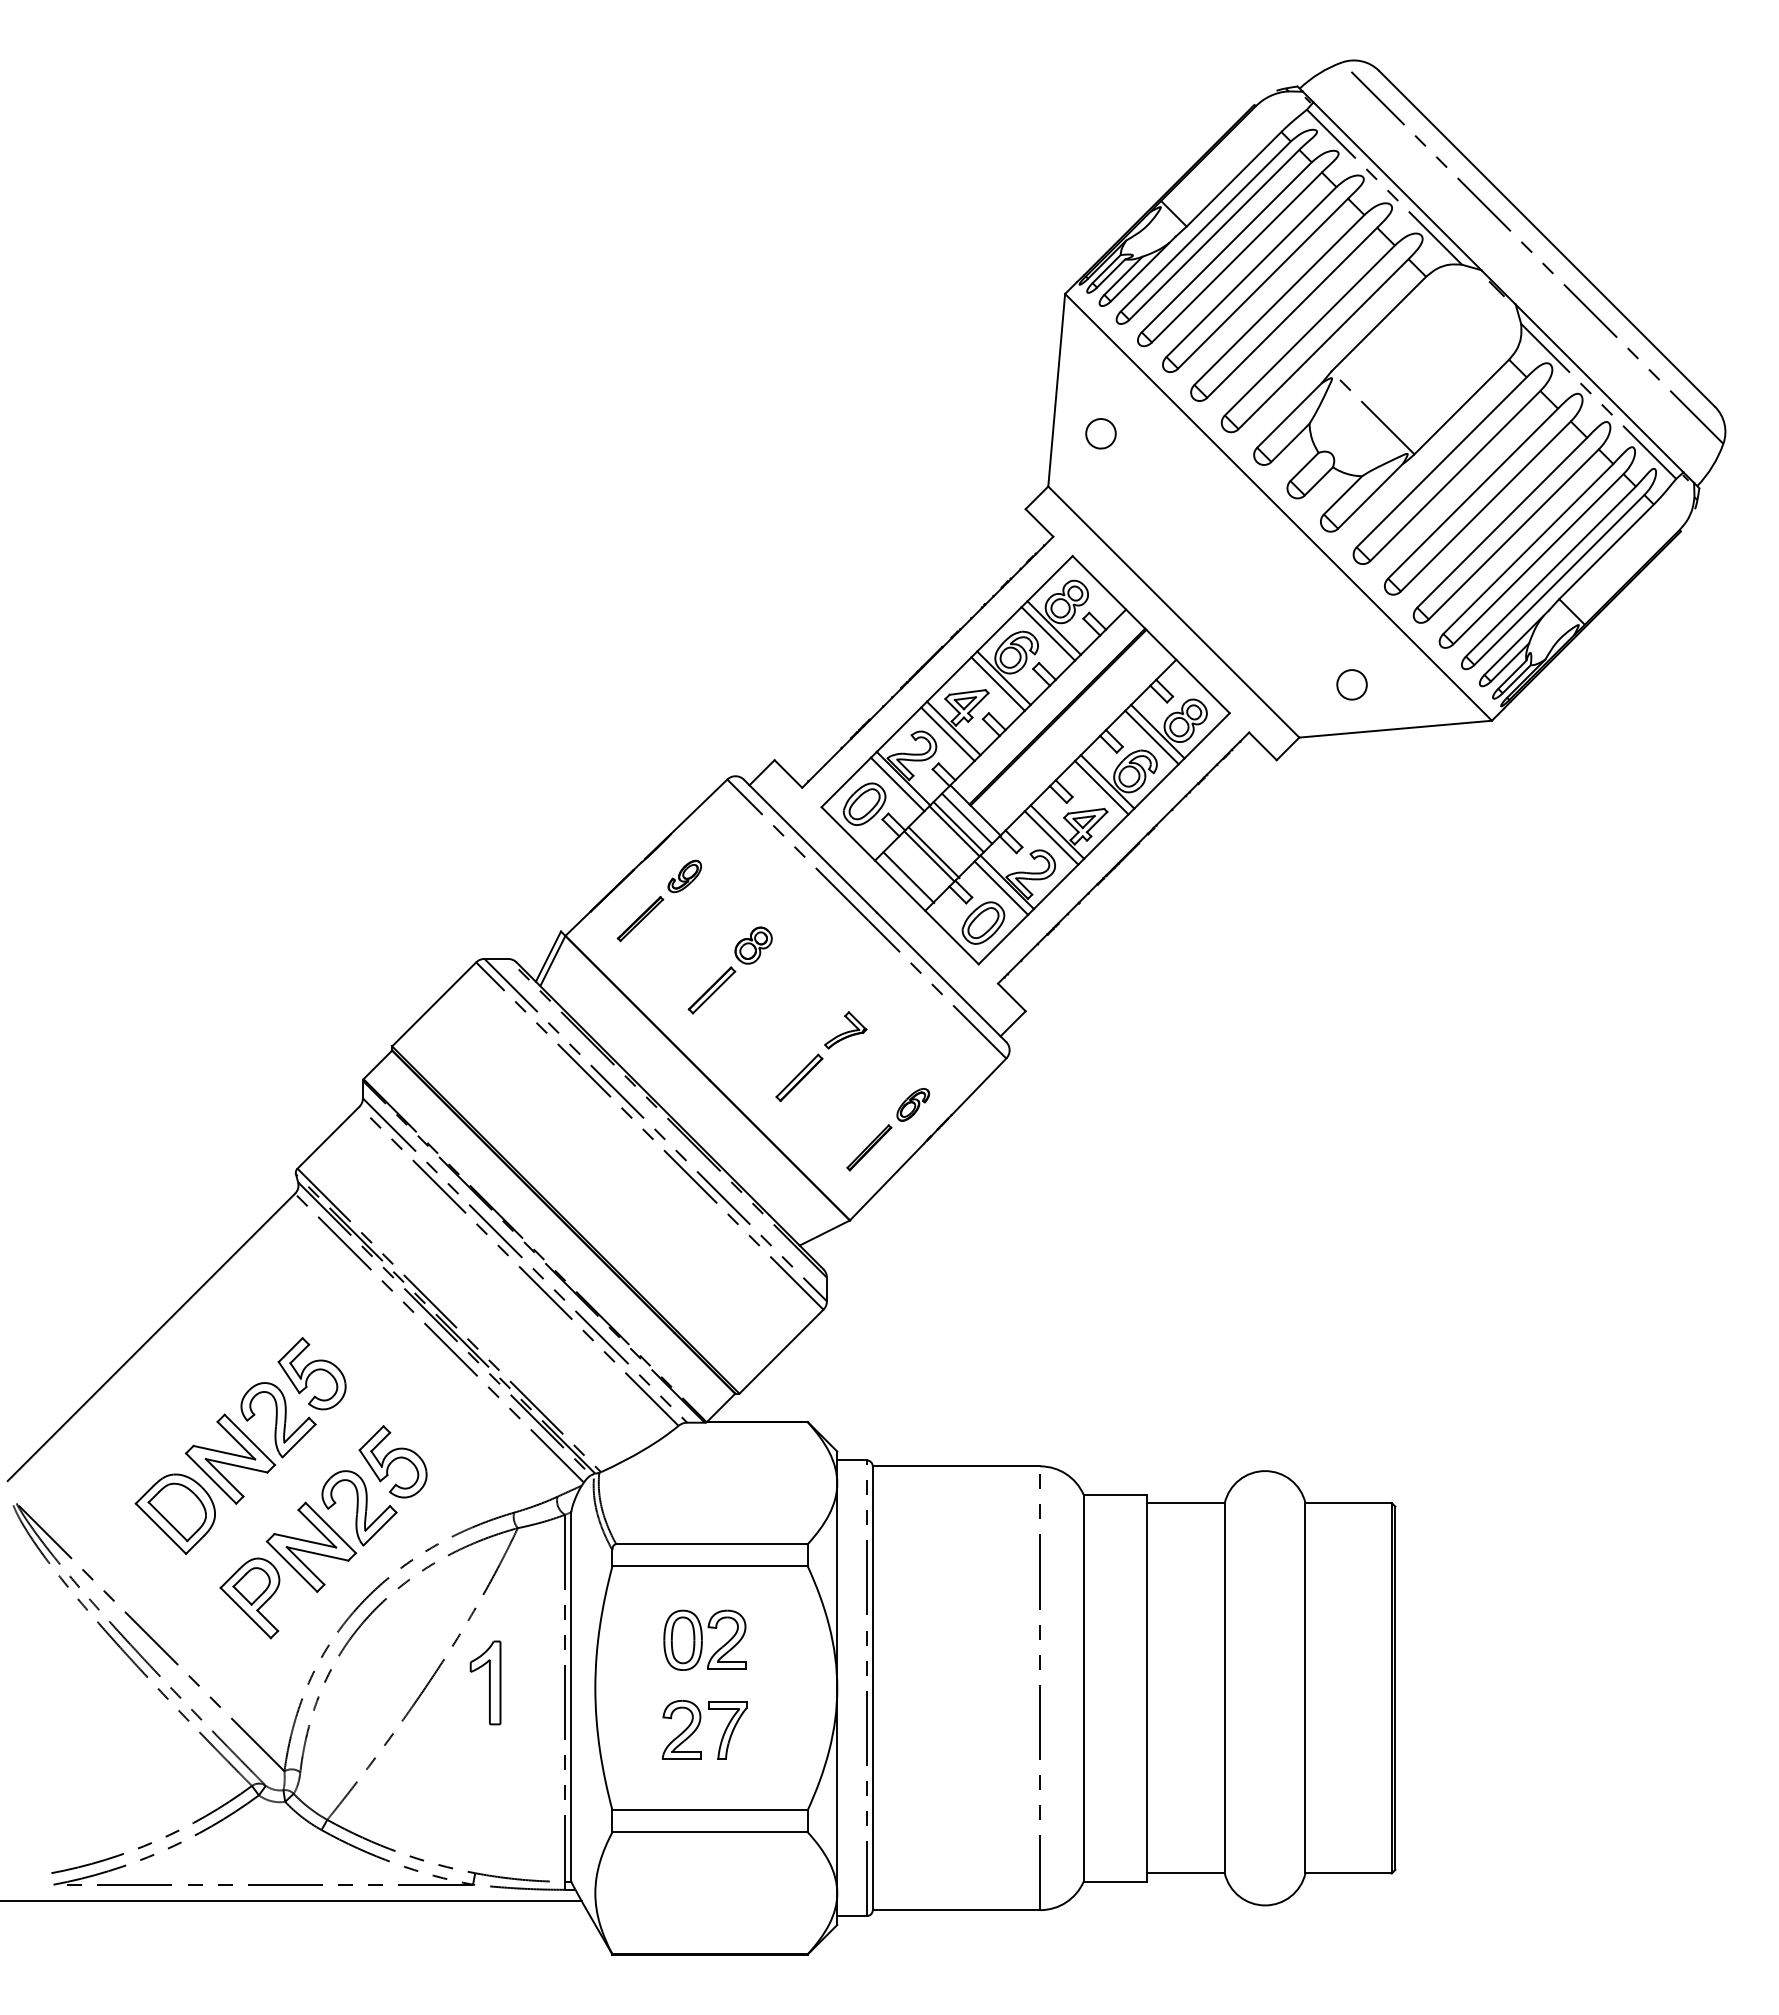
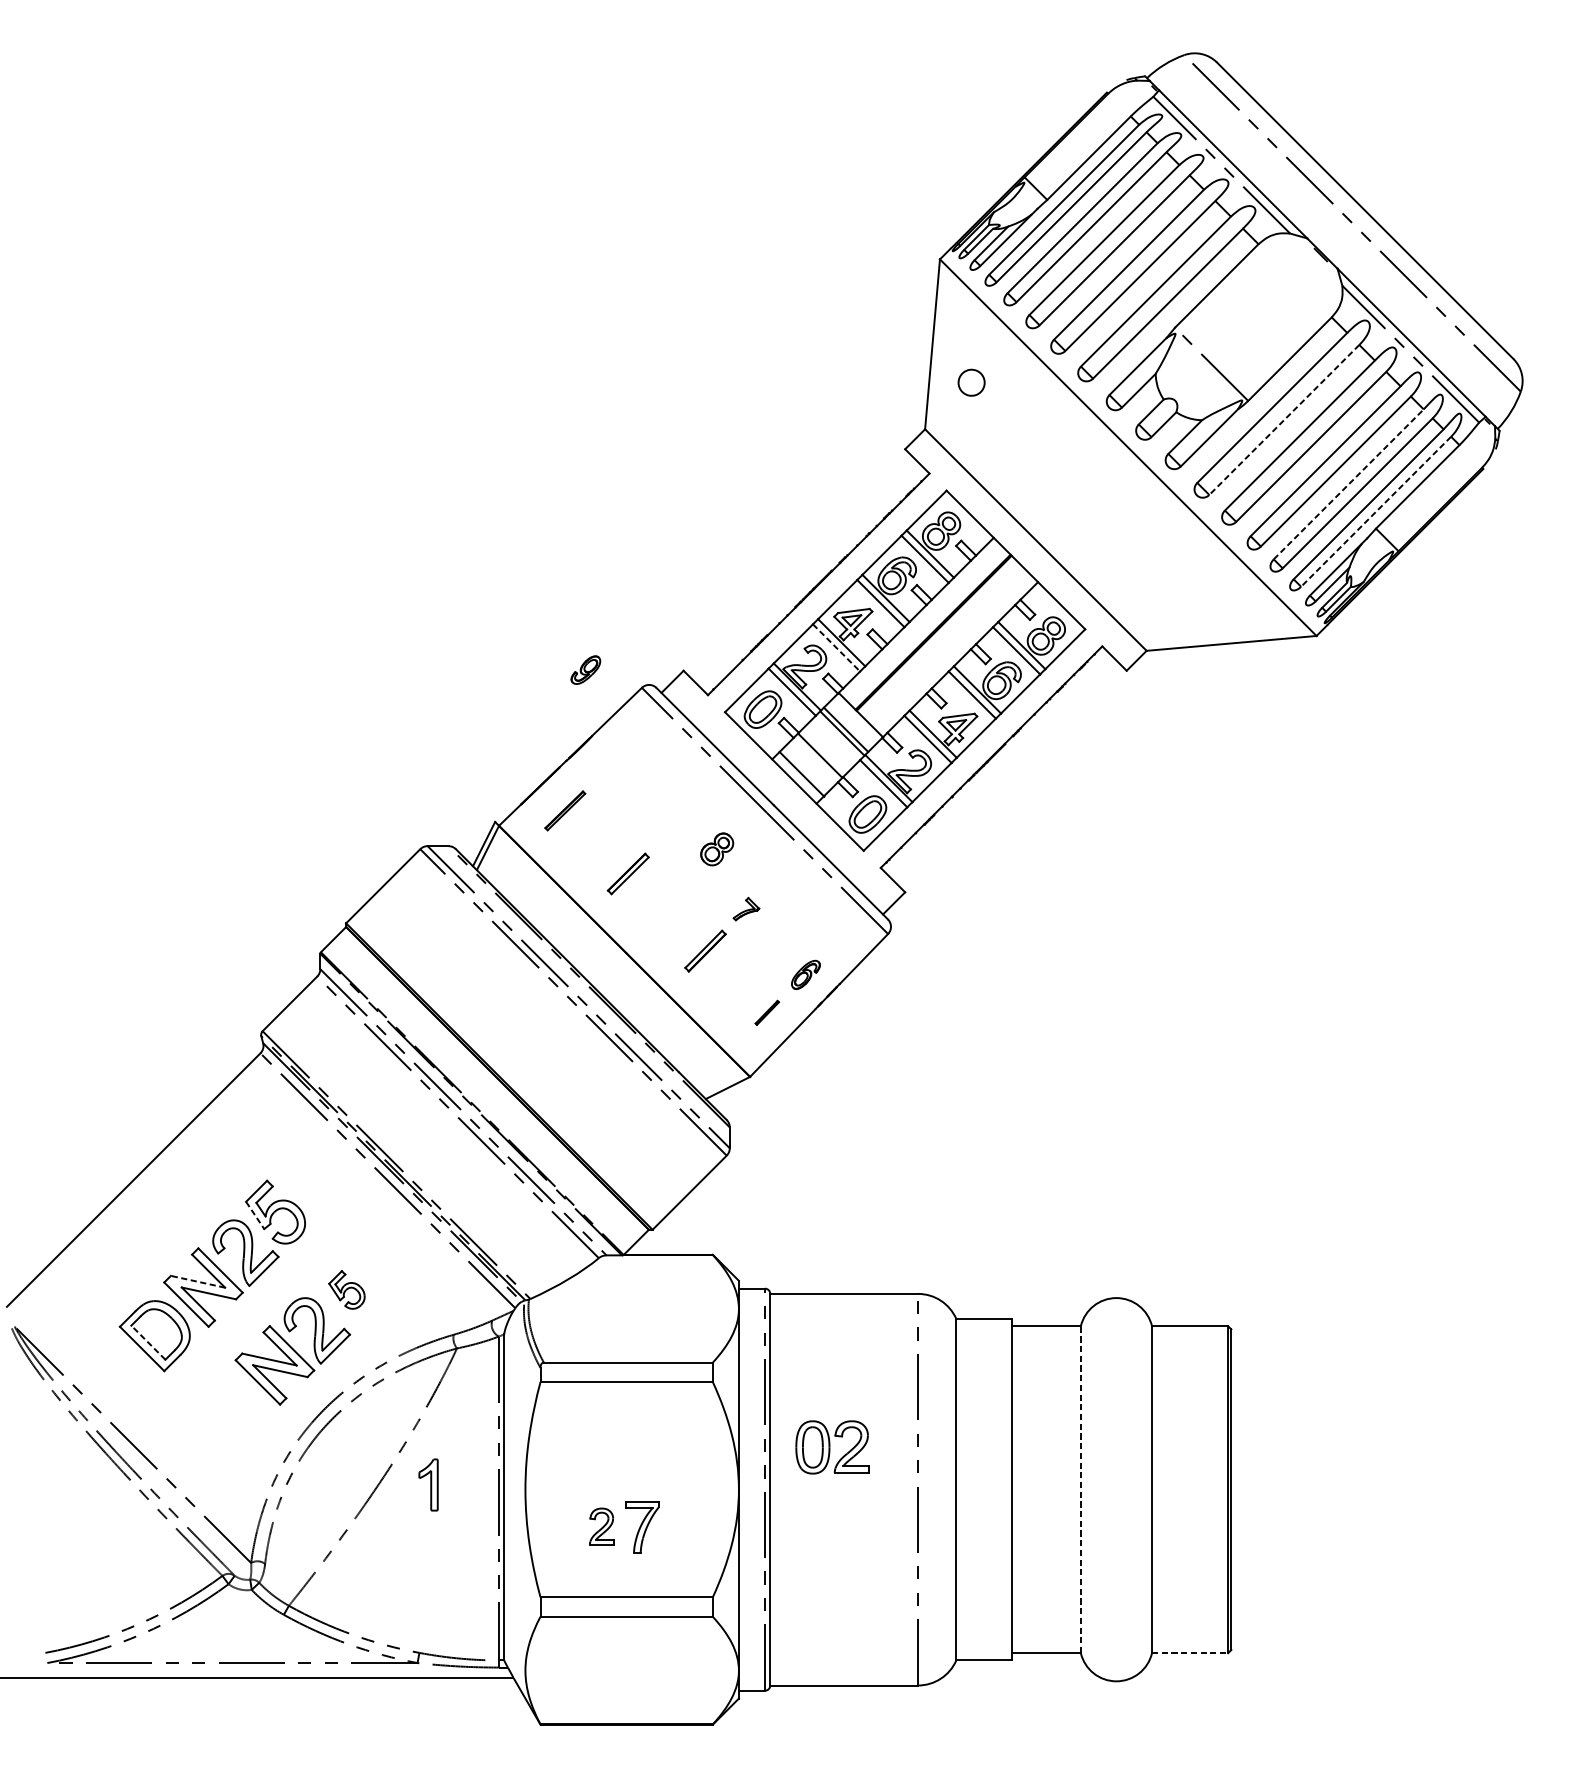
line: (1455, 476) -> (1284, 420), solid -> dashed
line: (1528, 548) -> (1348, 483), solid -> dashed
line: (1559, 580) -> (1376, 512), solid -> dashed
part: (1351, 684) -> (1192, 603), removed
line: (947, 734) -> (836, 648), solid -> dashed
line: (967, 818) -> (853, 722), removed
line: (933, 852) -> (823, 752), removed
part: (684, 876) -> (585, 670), moved
part: (753, 945) -> (717, 849), moved
part: (845, 1030) -> (746, 909), size x0.7
part: (869, 1147) -> (767, 1012), size x0.6
line: (289, 1377) -> (255, 1215), solid -> dashed
line: (223, 1452) -> (197, 1281), solid -> dashed
part: (392, 1461) -> (346, 1289), size x0.6
line: (167, 1521) -> (147, 1342), solid -> dashed
part: (249, 1598) -> (220, 1410), removed
part: (704, 1639) -> (831, 1446), moved
part: (485, 1682) -> (428, 1484), size x0.7
line: (1224, 1687) -> (1080, 1489), solid -> dashed
part: (681, 1729) -> (601, 1526), size x0.7
line: (1349, 1873) -> (1190, 1653), solid -> dashed

